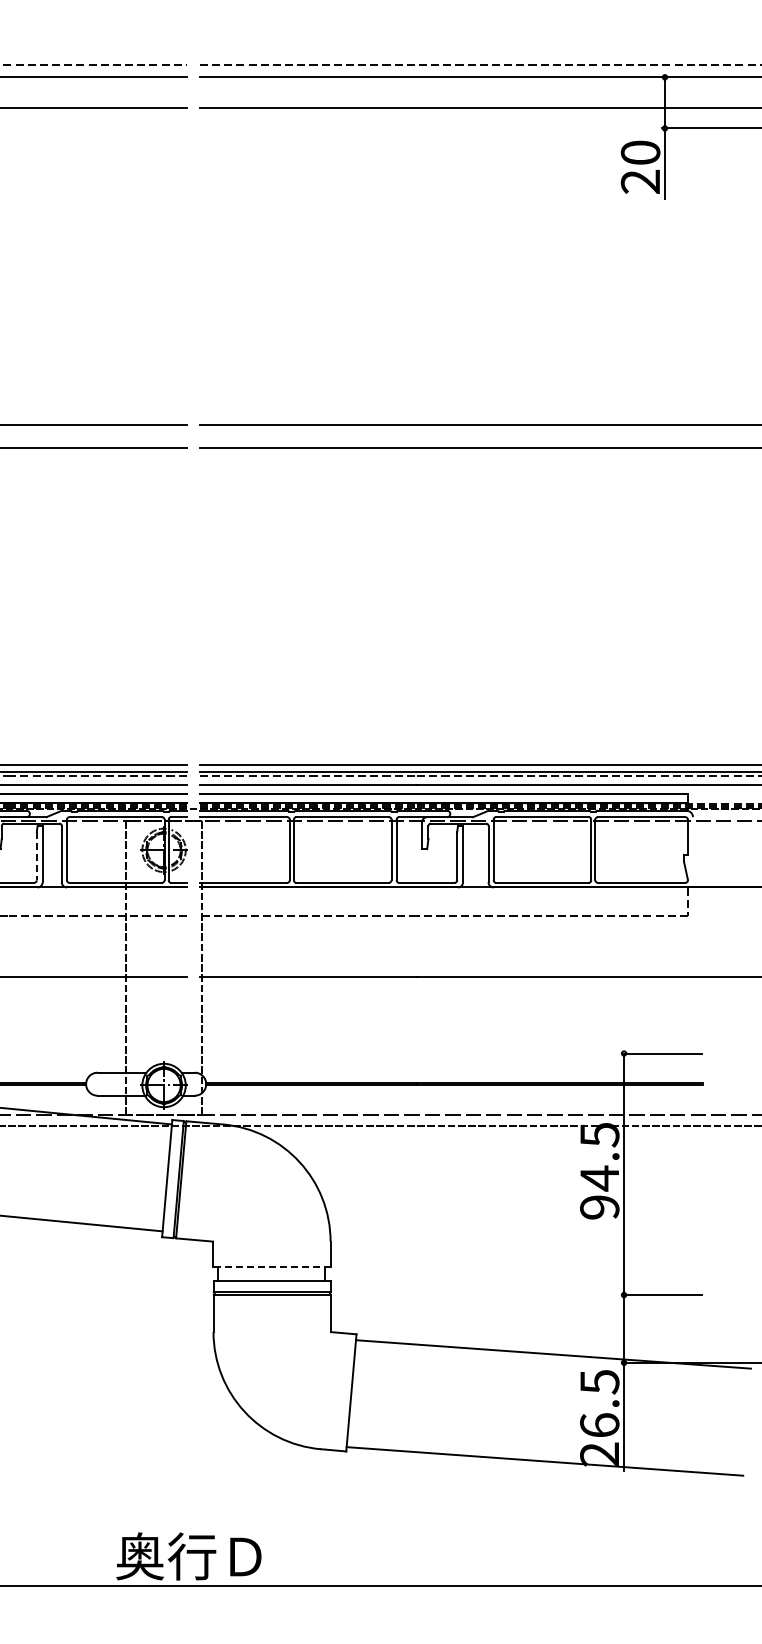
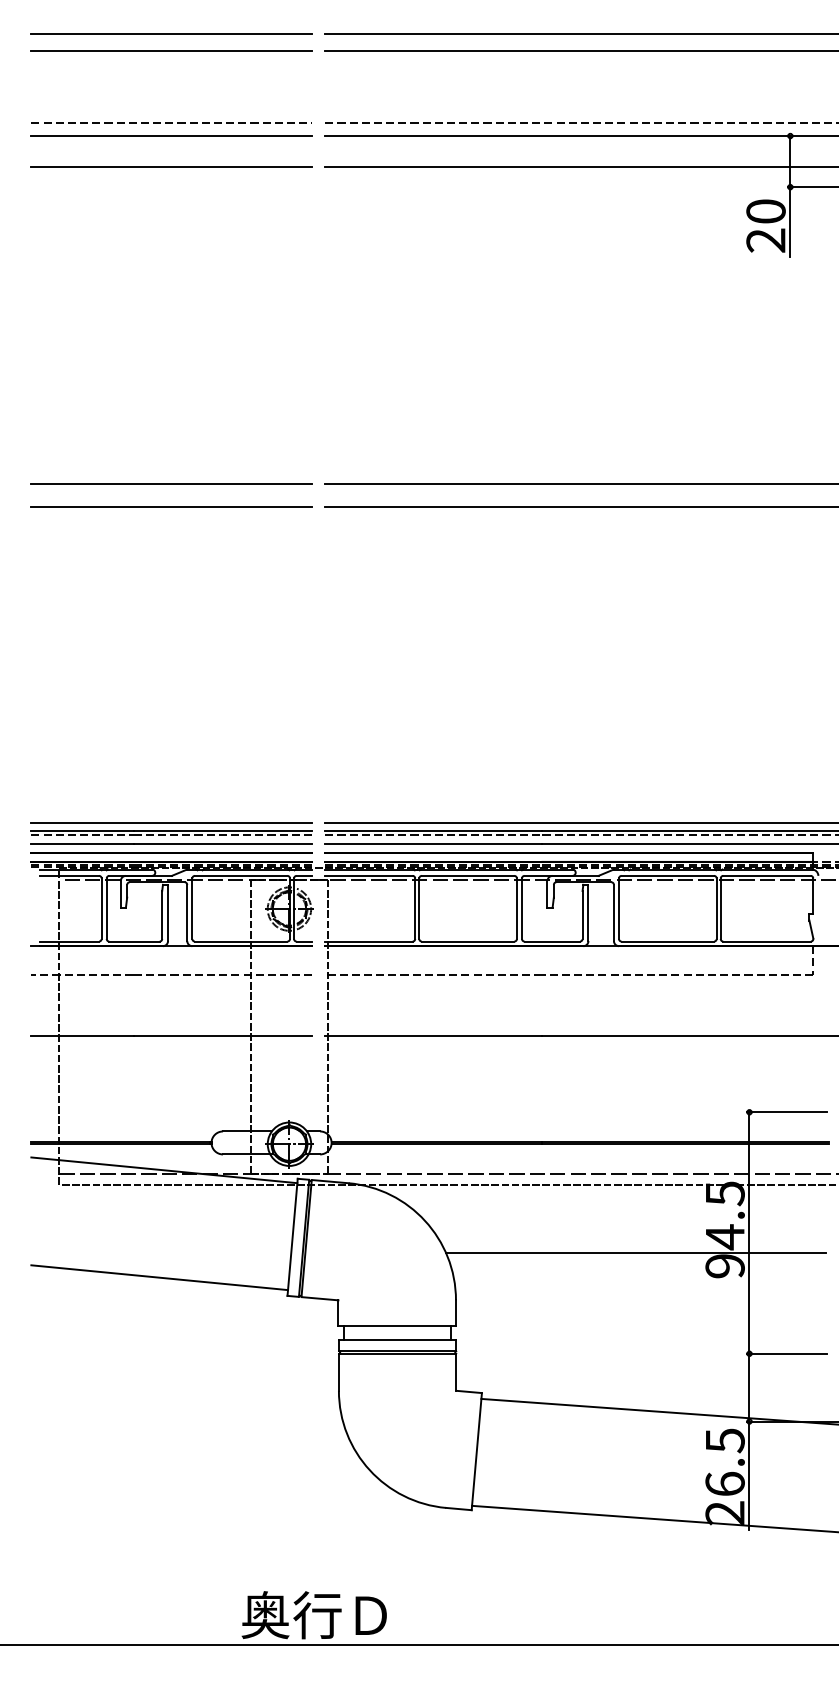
line: (37, 856) -> (162, 915), dashed -> solid
line: (511, 1193) -> (636, 1252), added
line: (272, 1266) -> (397, 1325), dashed -> solid

